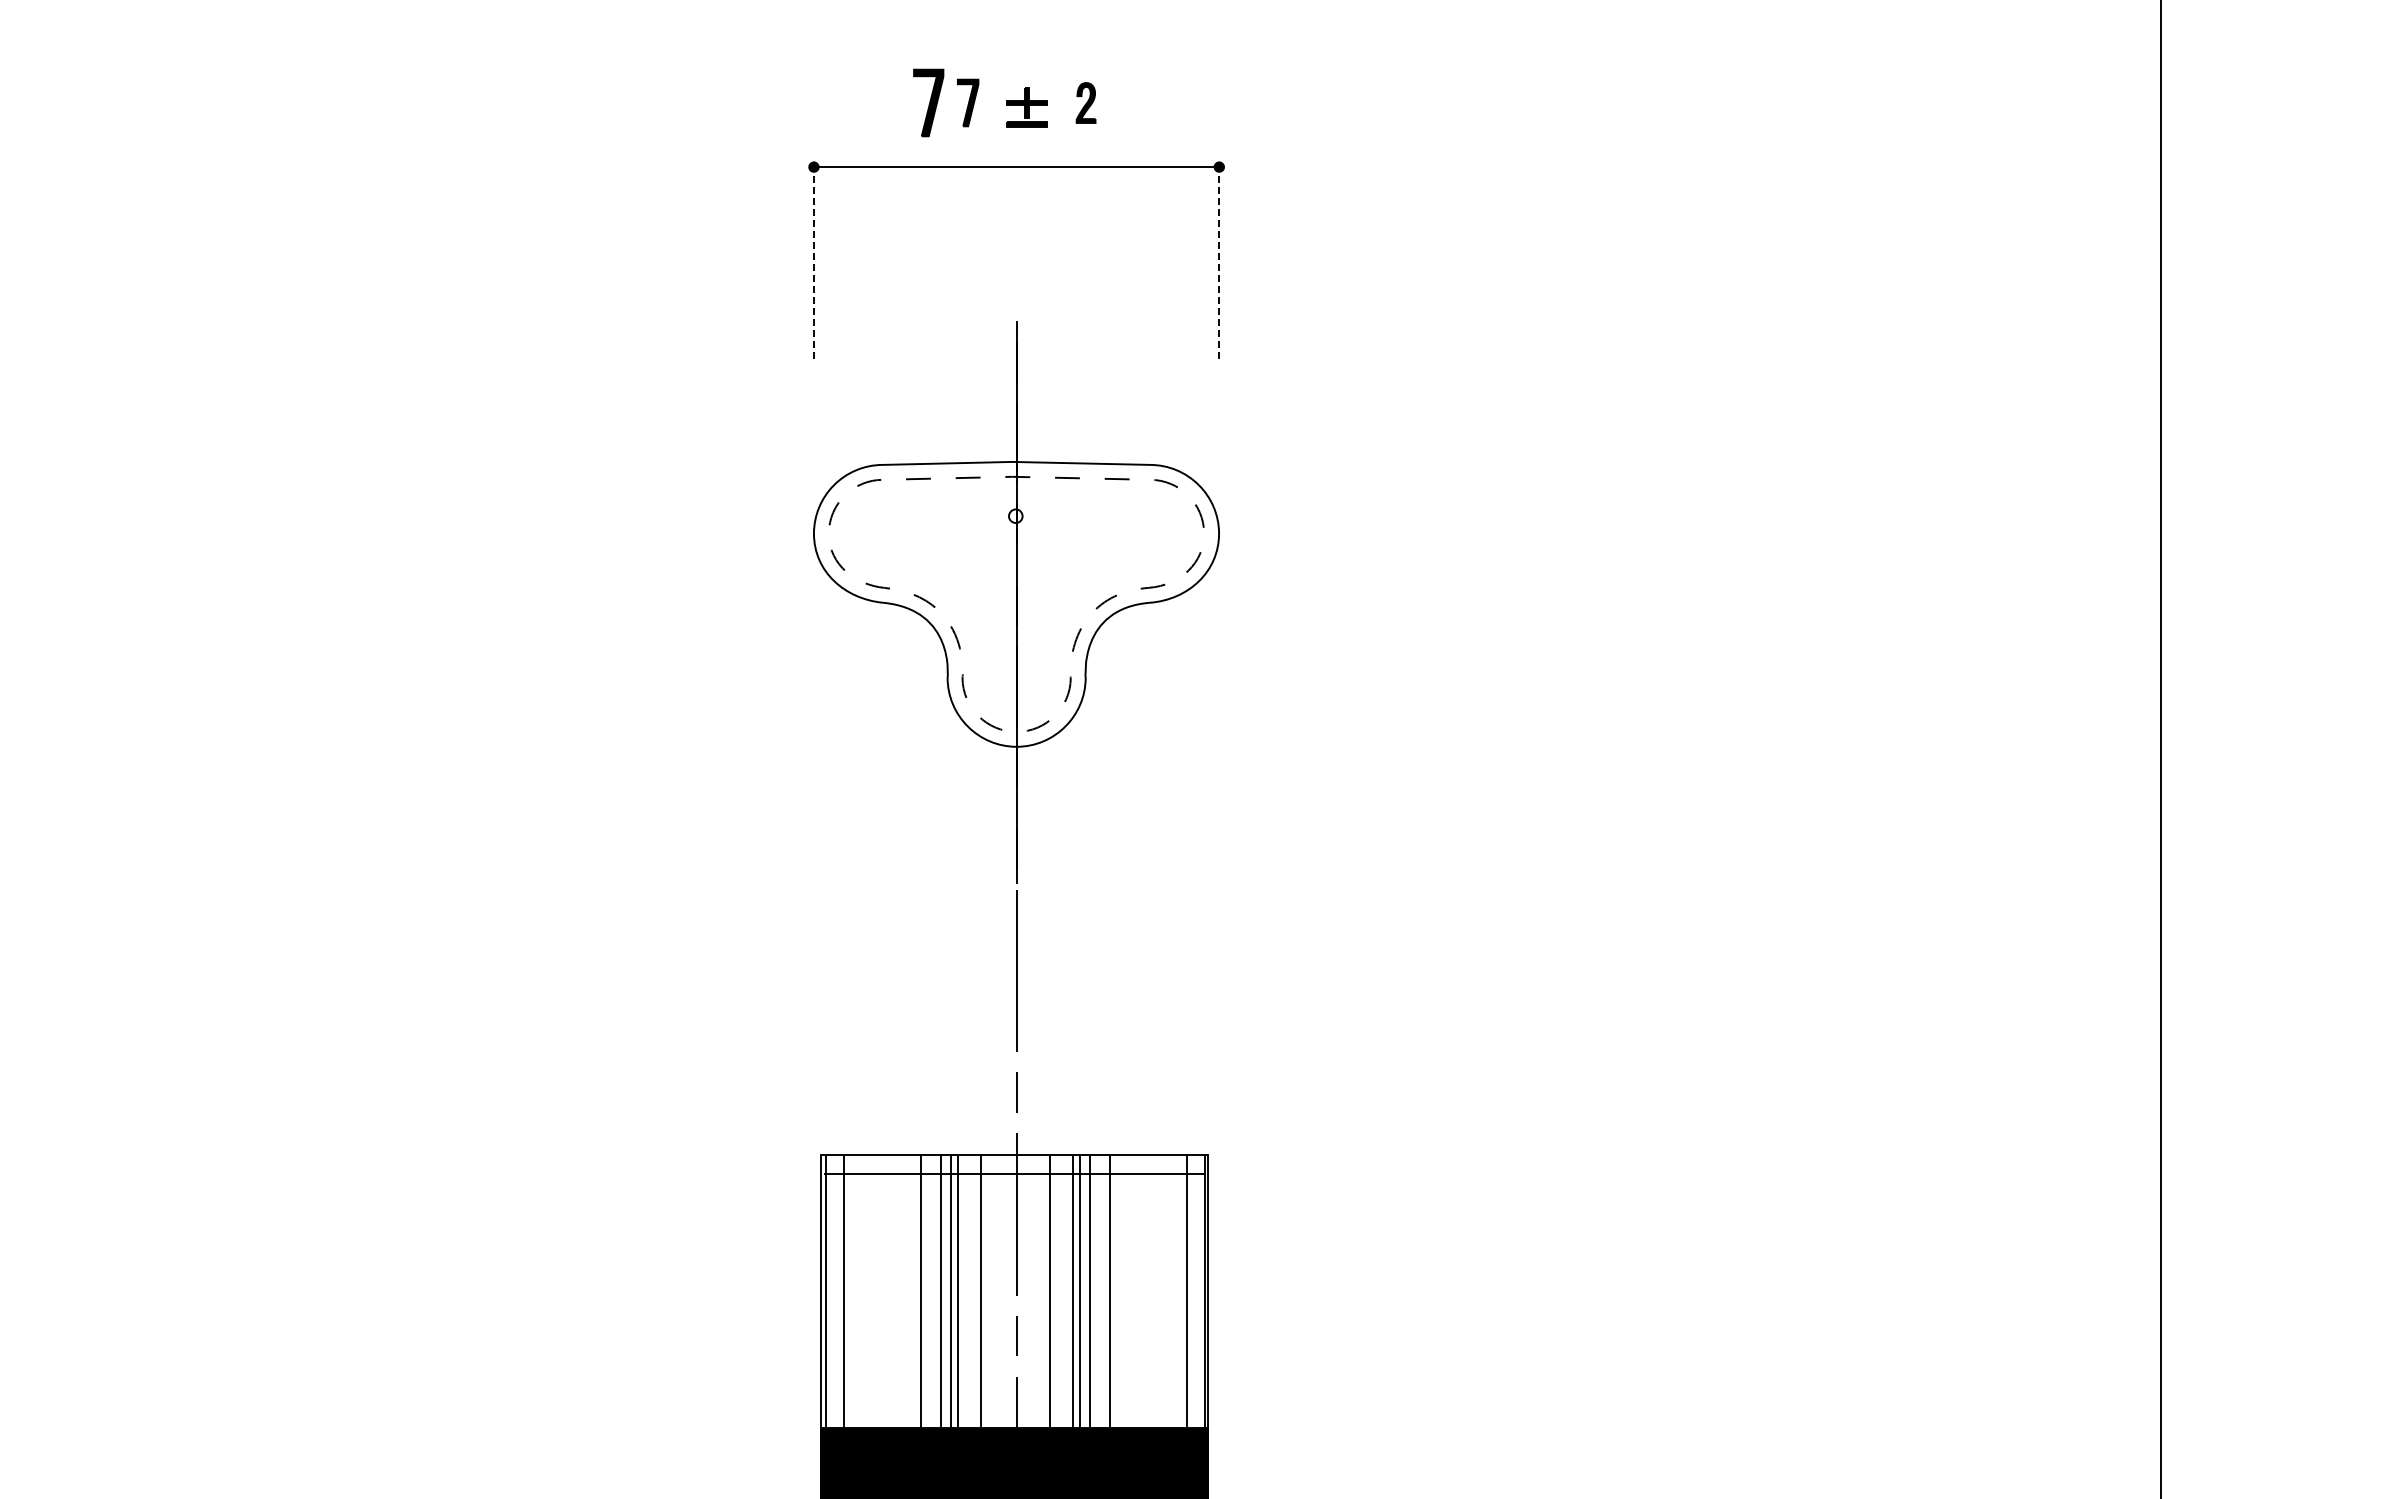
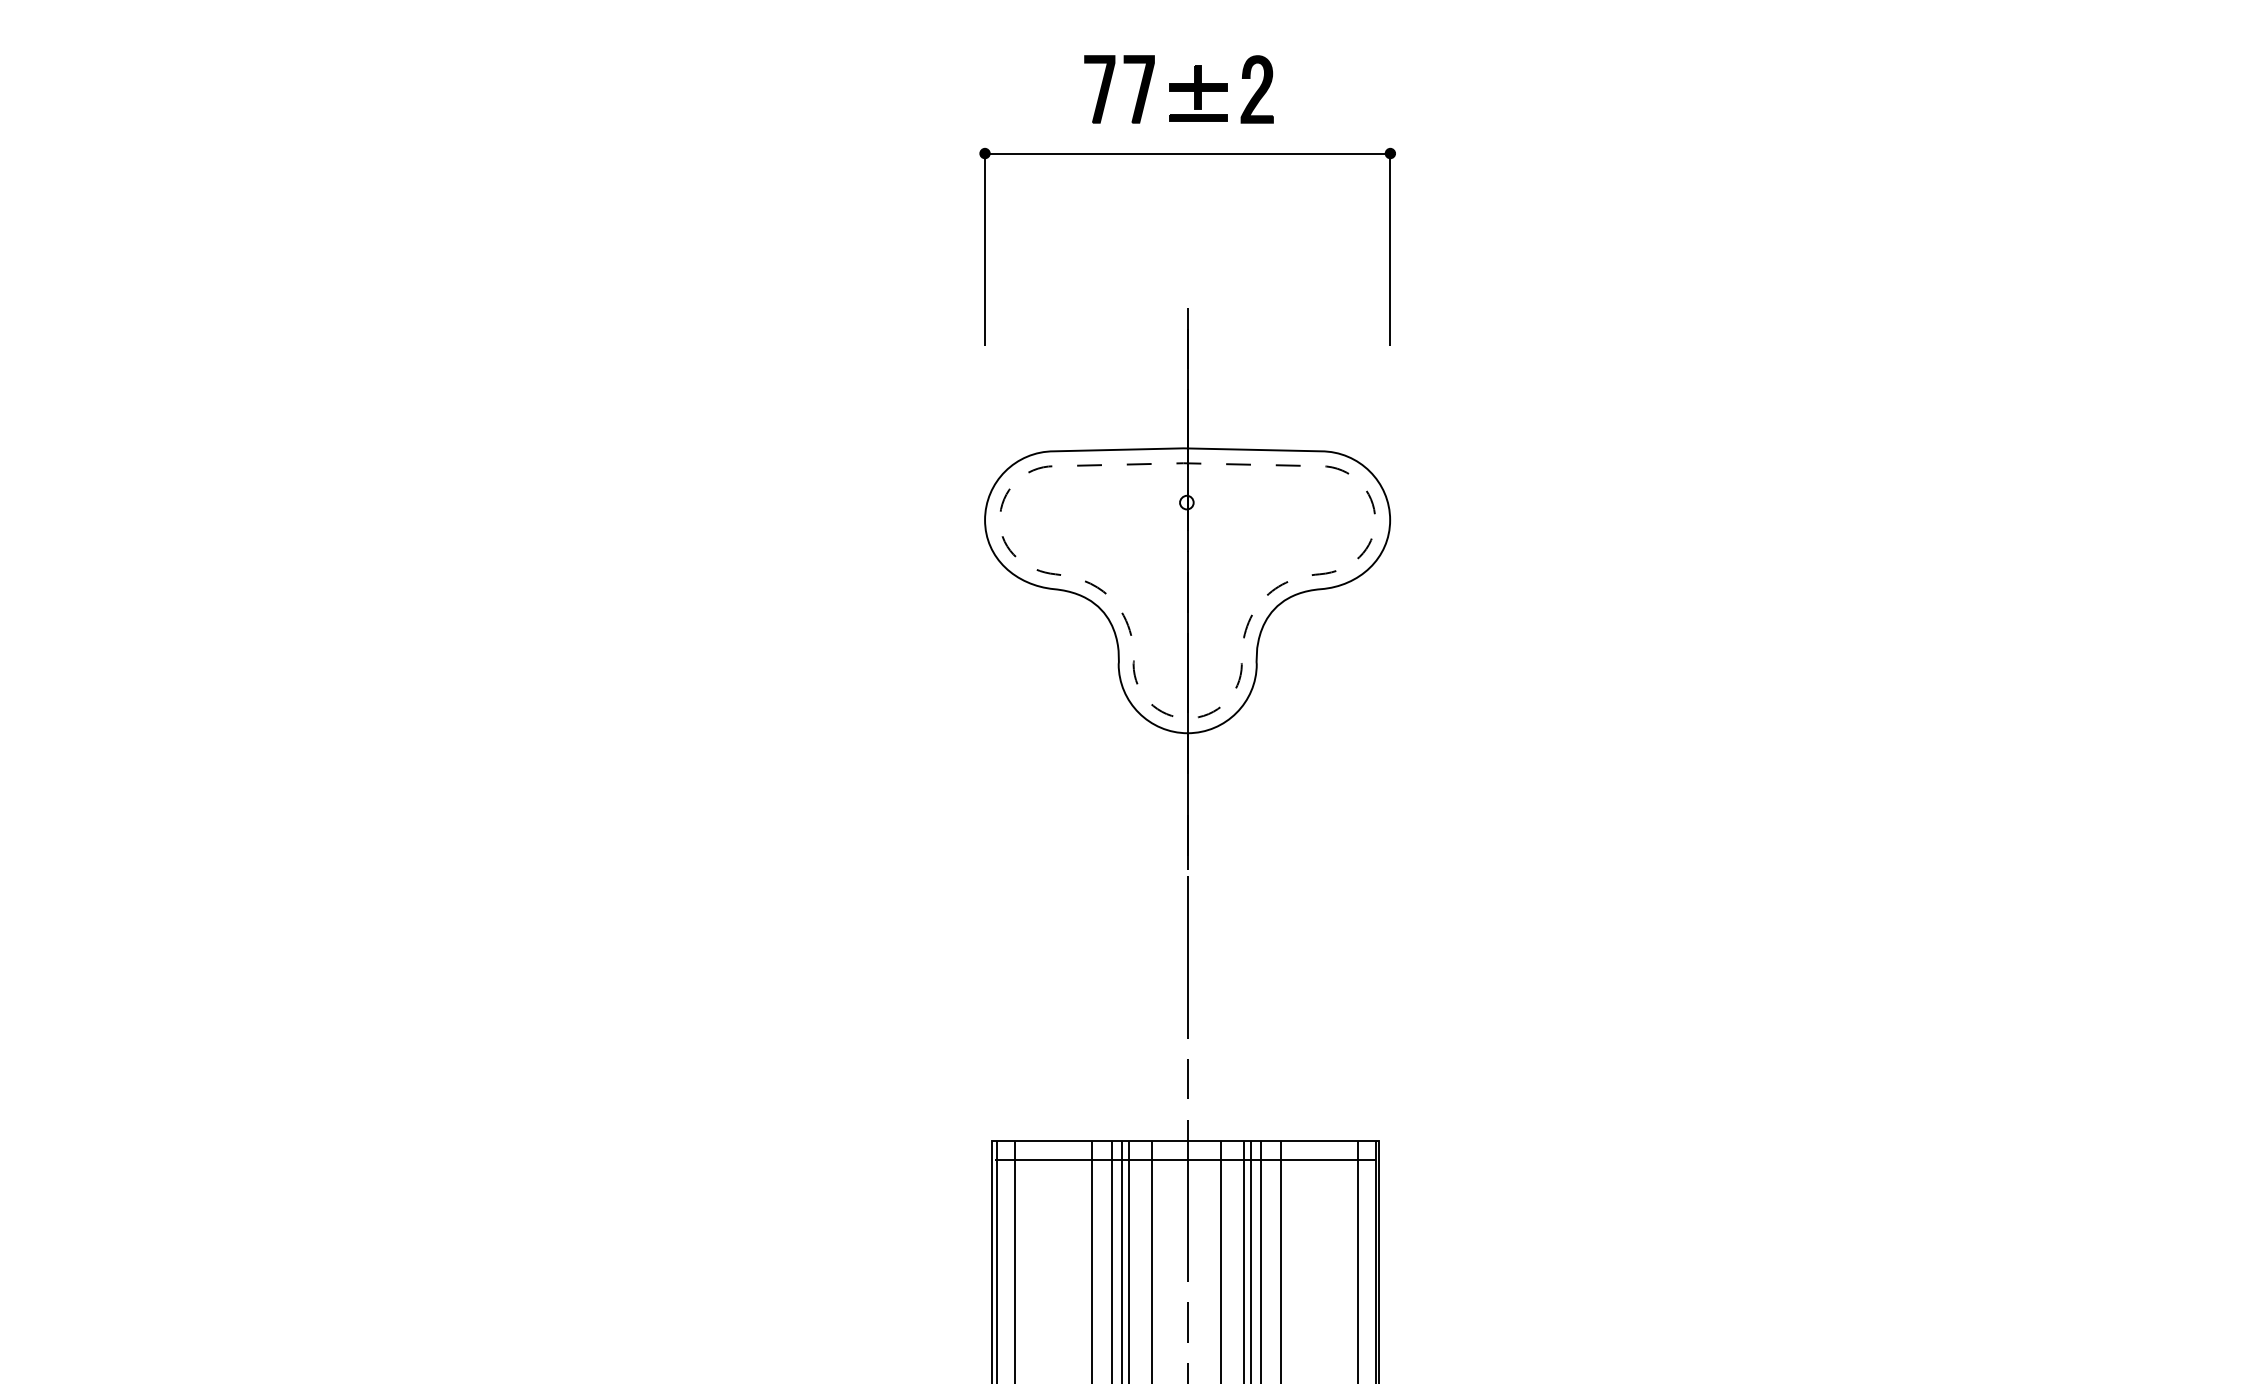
part: (967, 102) -> (1138, 88), size x1.43
part: (1085, 102) -> (1256, 88), size x1.67
part: (1027, 106) -> (1198, 92), size x1.43
line: (813, 263) -> (984, 249), dashed -> solid
line: (1219, 263) -> (1390, 249), dashed -> solid

